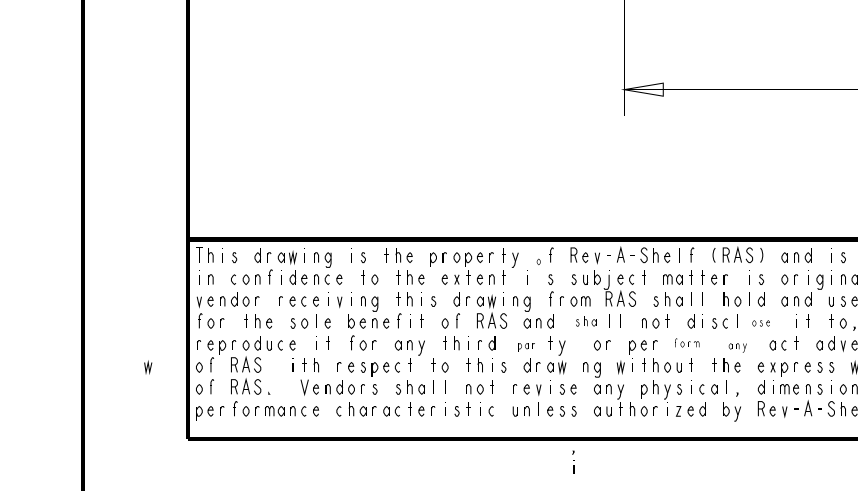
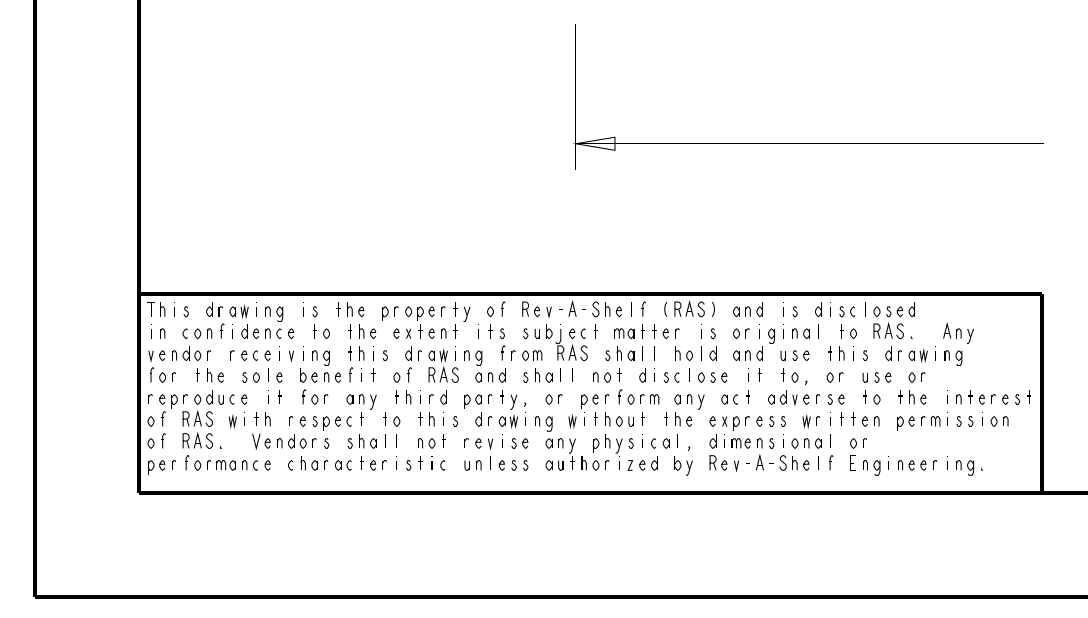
part: (538, 268) -> (490, 322), size x1.67
part: (585, 321) -> (537, 375), size x1.43
part: (760, 323) -> (712, 377), size x1.67
part: (686, 342) -> (638, 396), size x1.67
part: (526, 347) -> (478, 401), size x1.67
part: (737, 347) -> (689, 401), size x1.67
line: (147, 367) -> (232, 421), moved
part: (573, 461) -> (525, 413), moved

